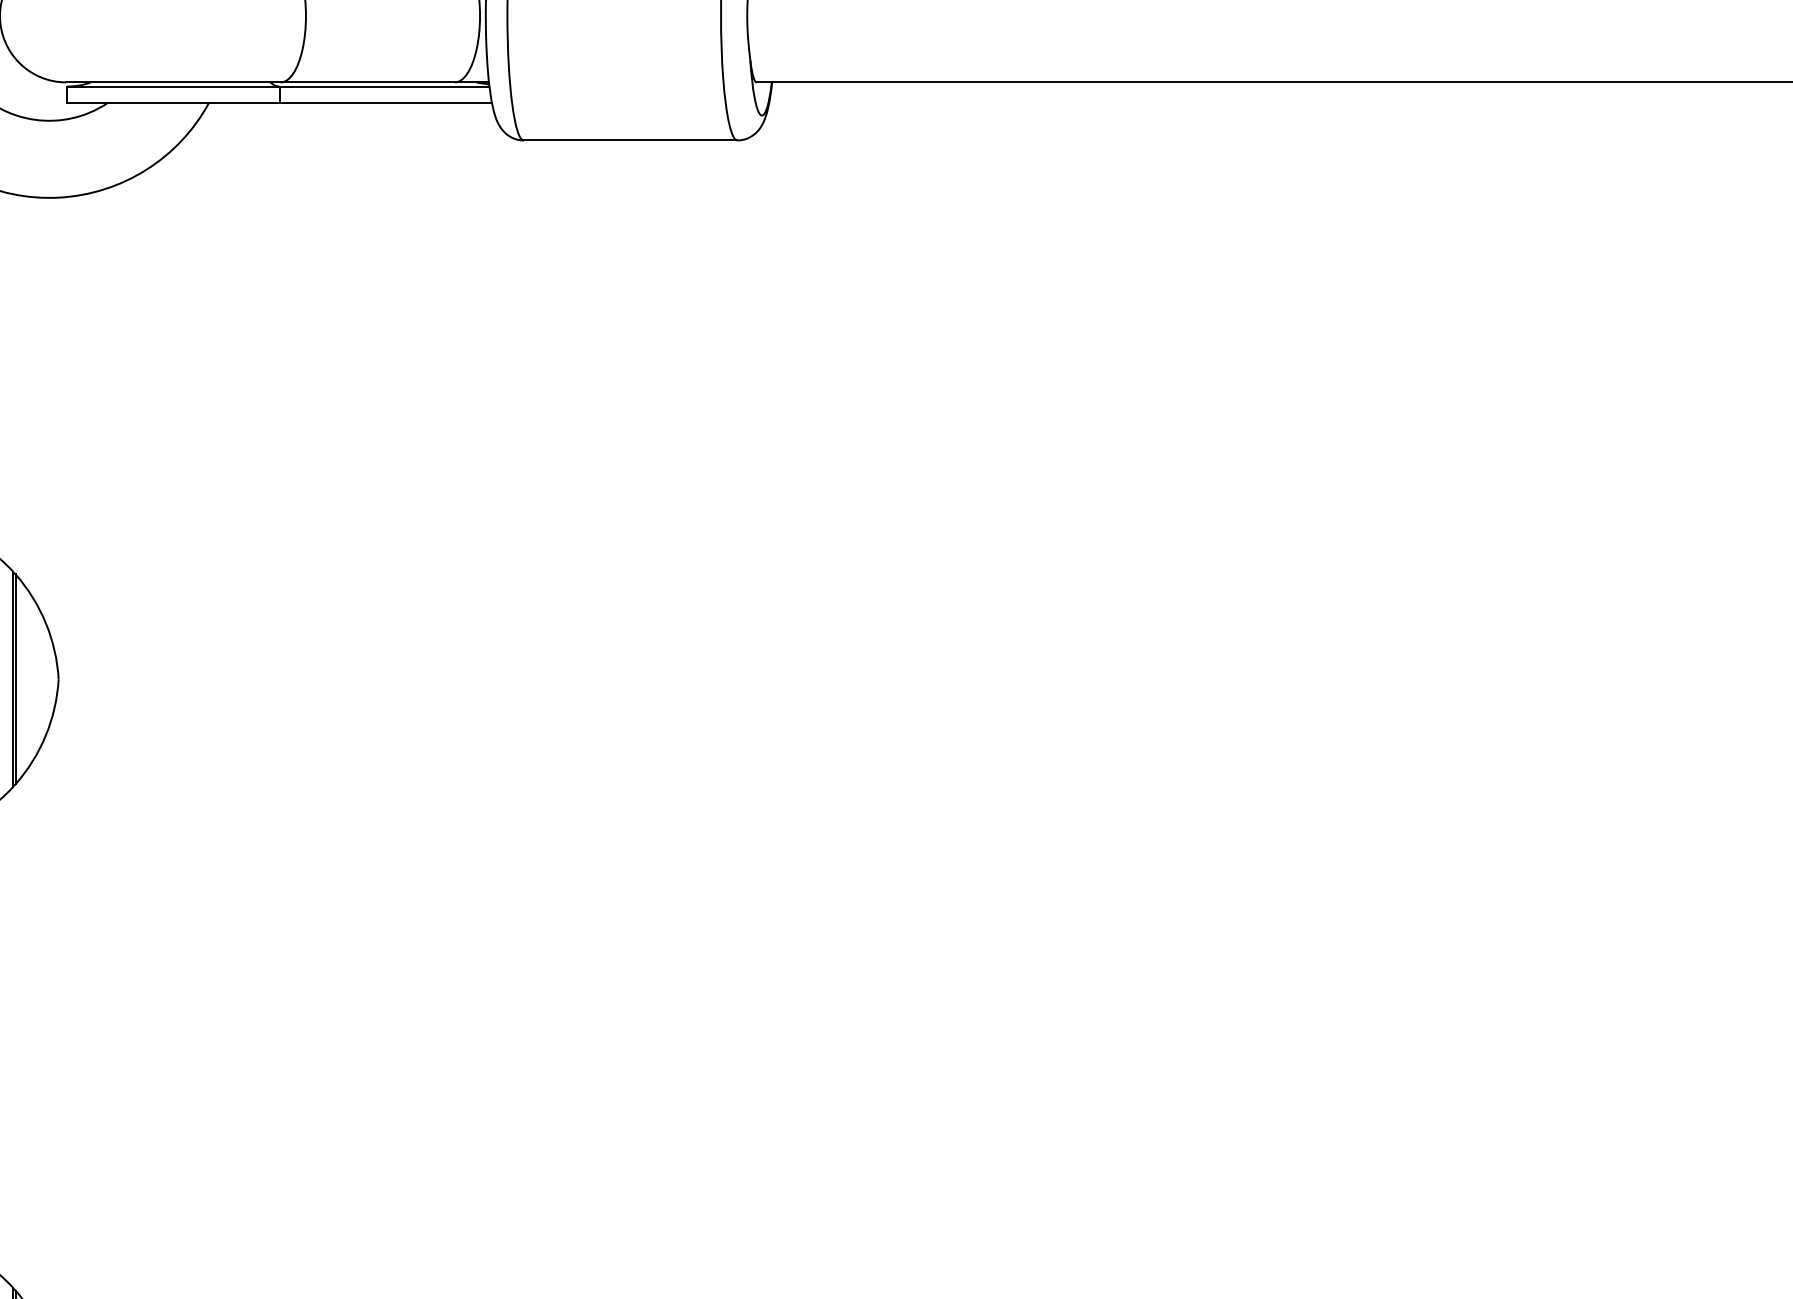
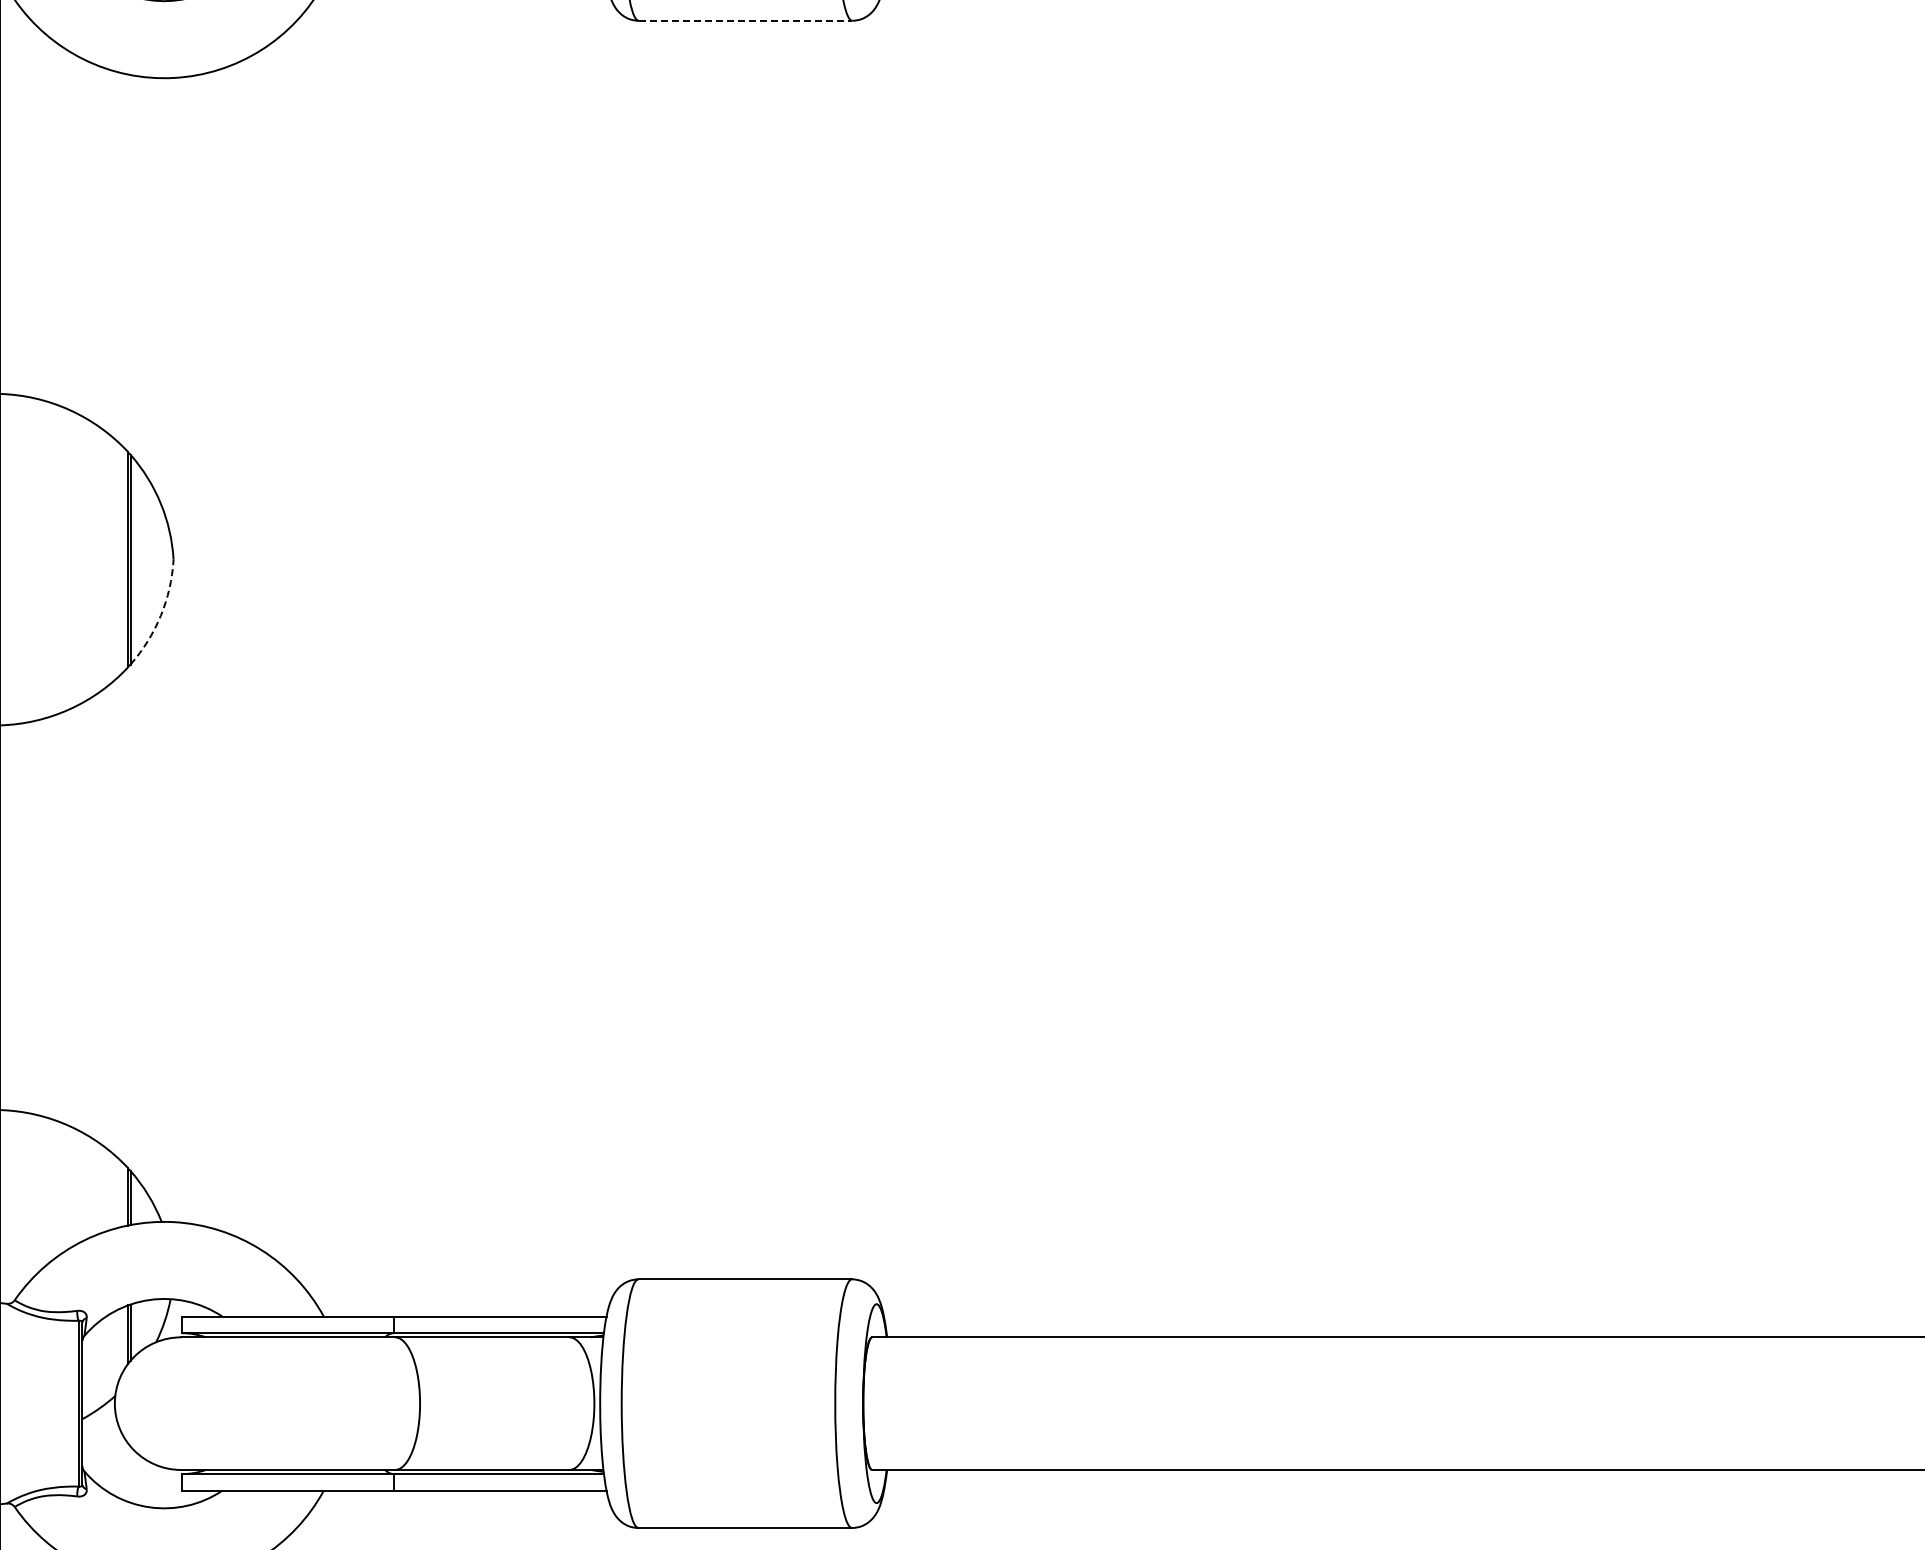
line: (630, 140) -> (745, 20), solid -> dashed
arc: (45, 735) -> (160, 615), solid -> dashed

